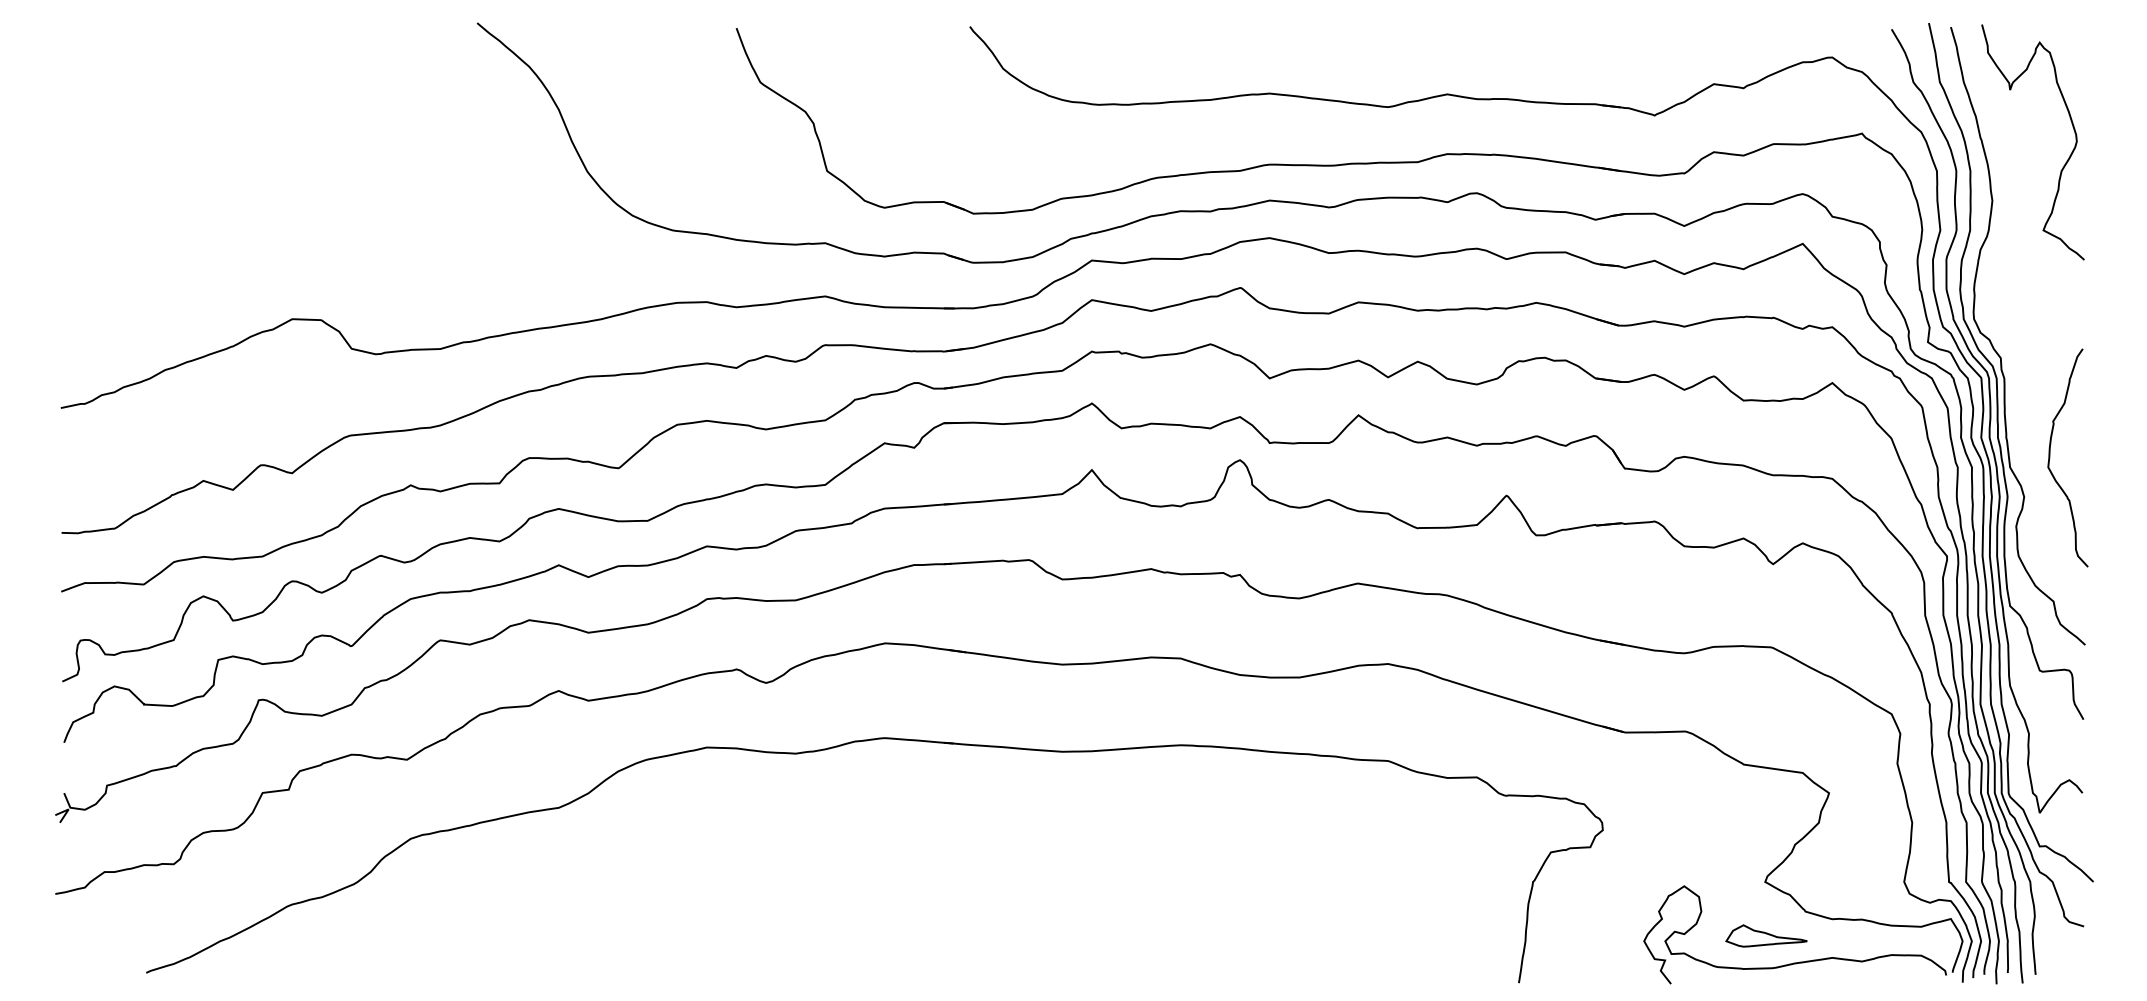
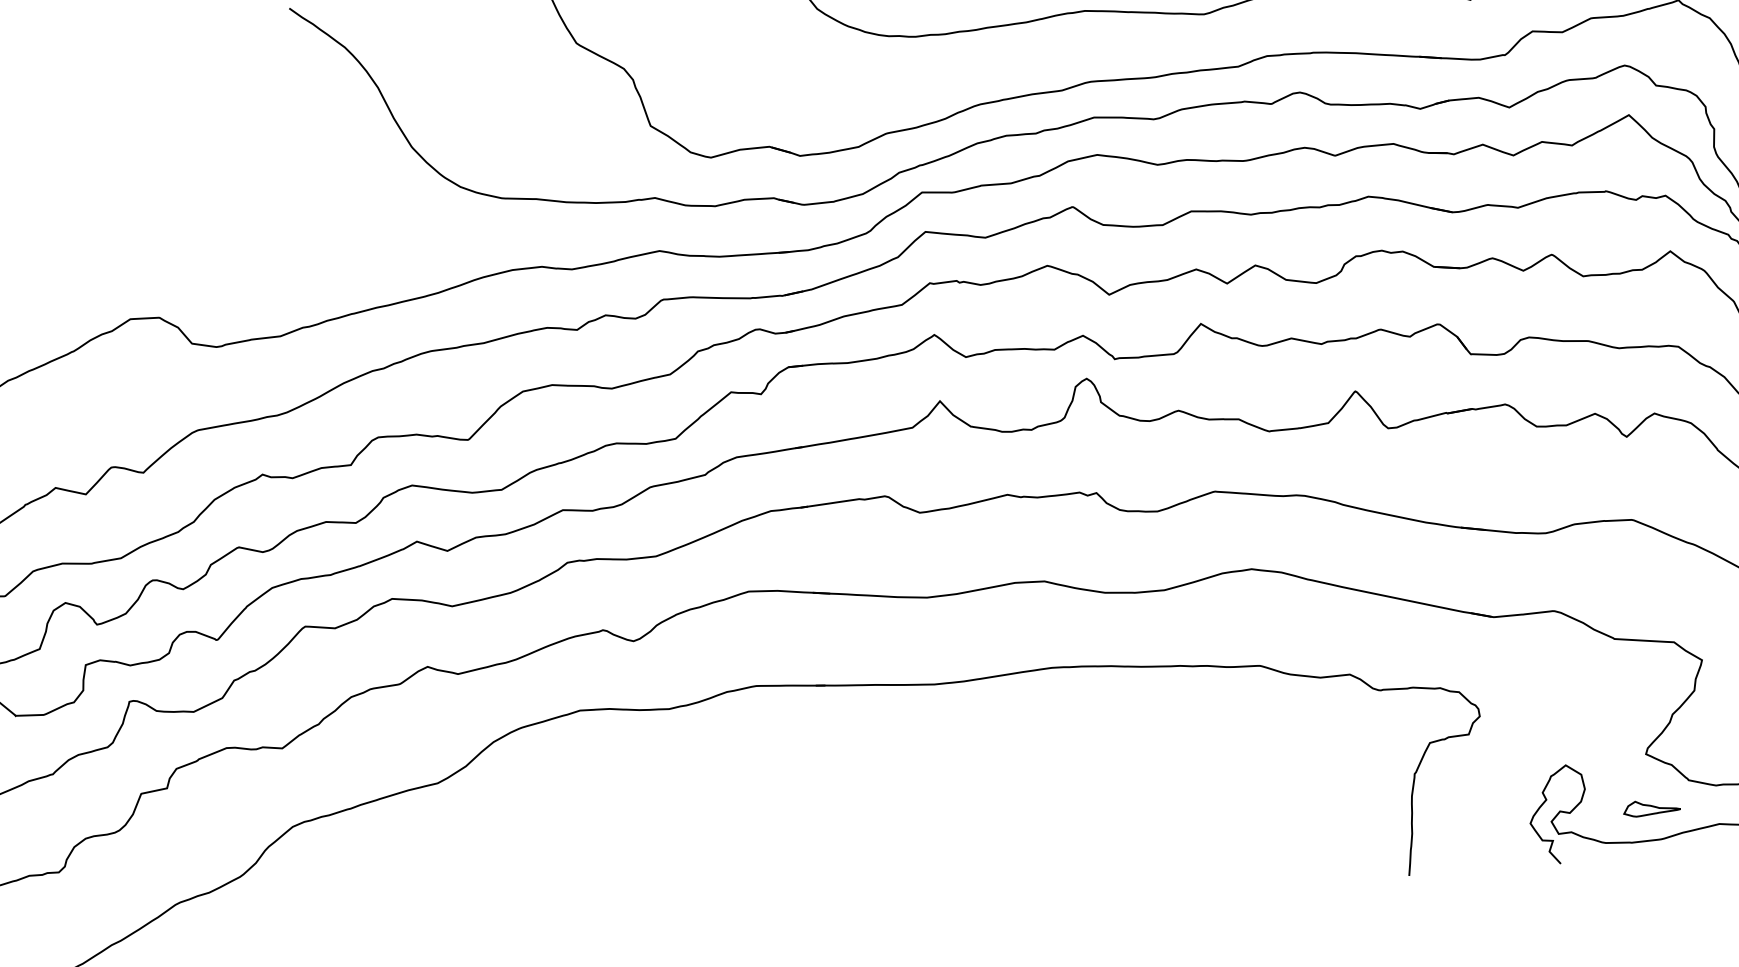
part: (1766, 935) -> (1651, 807), size x0.7

